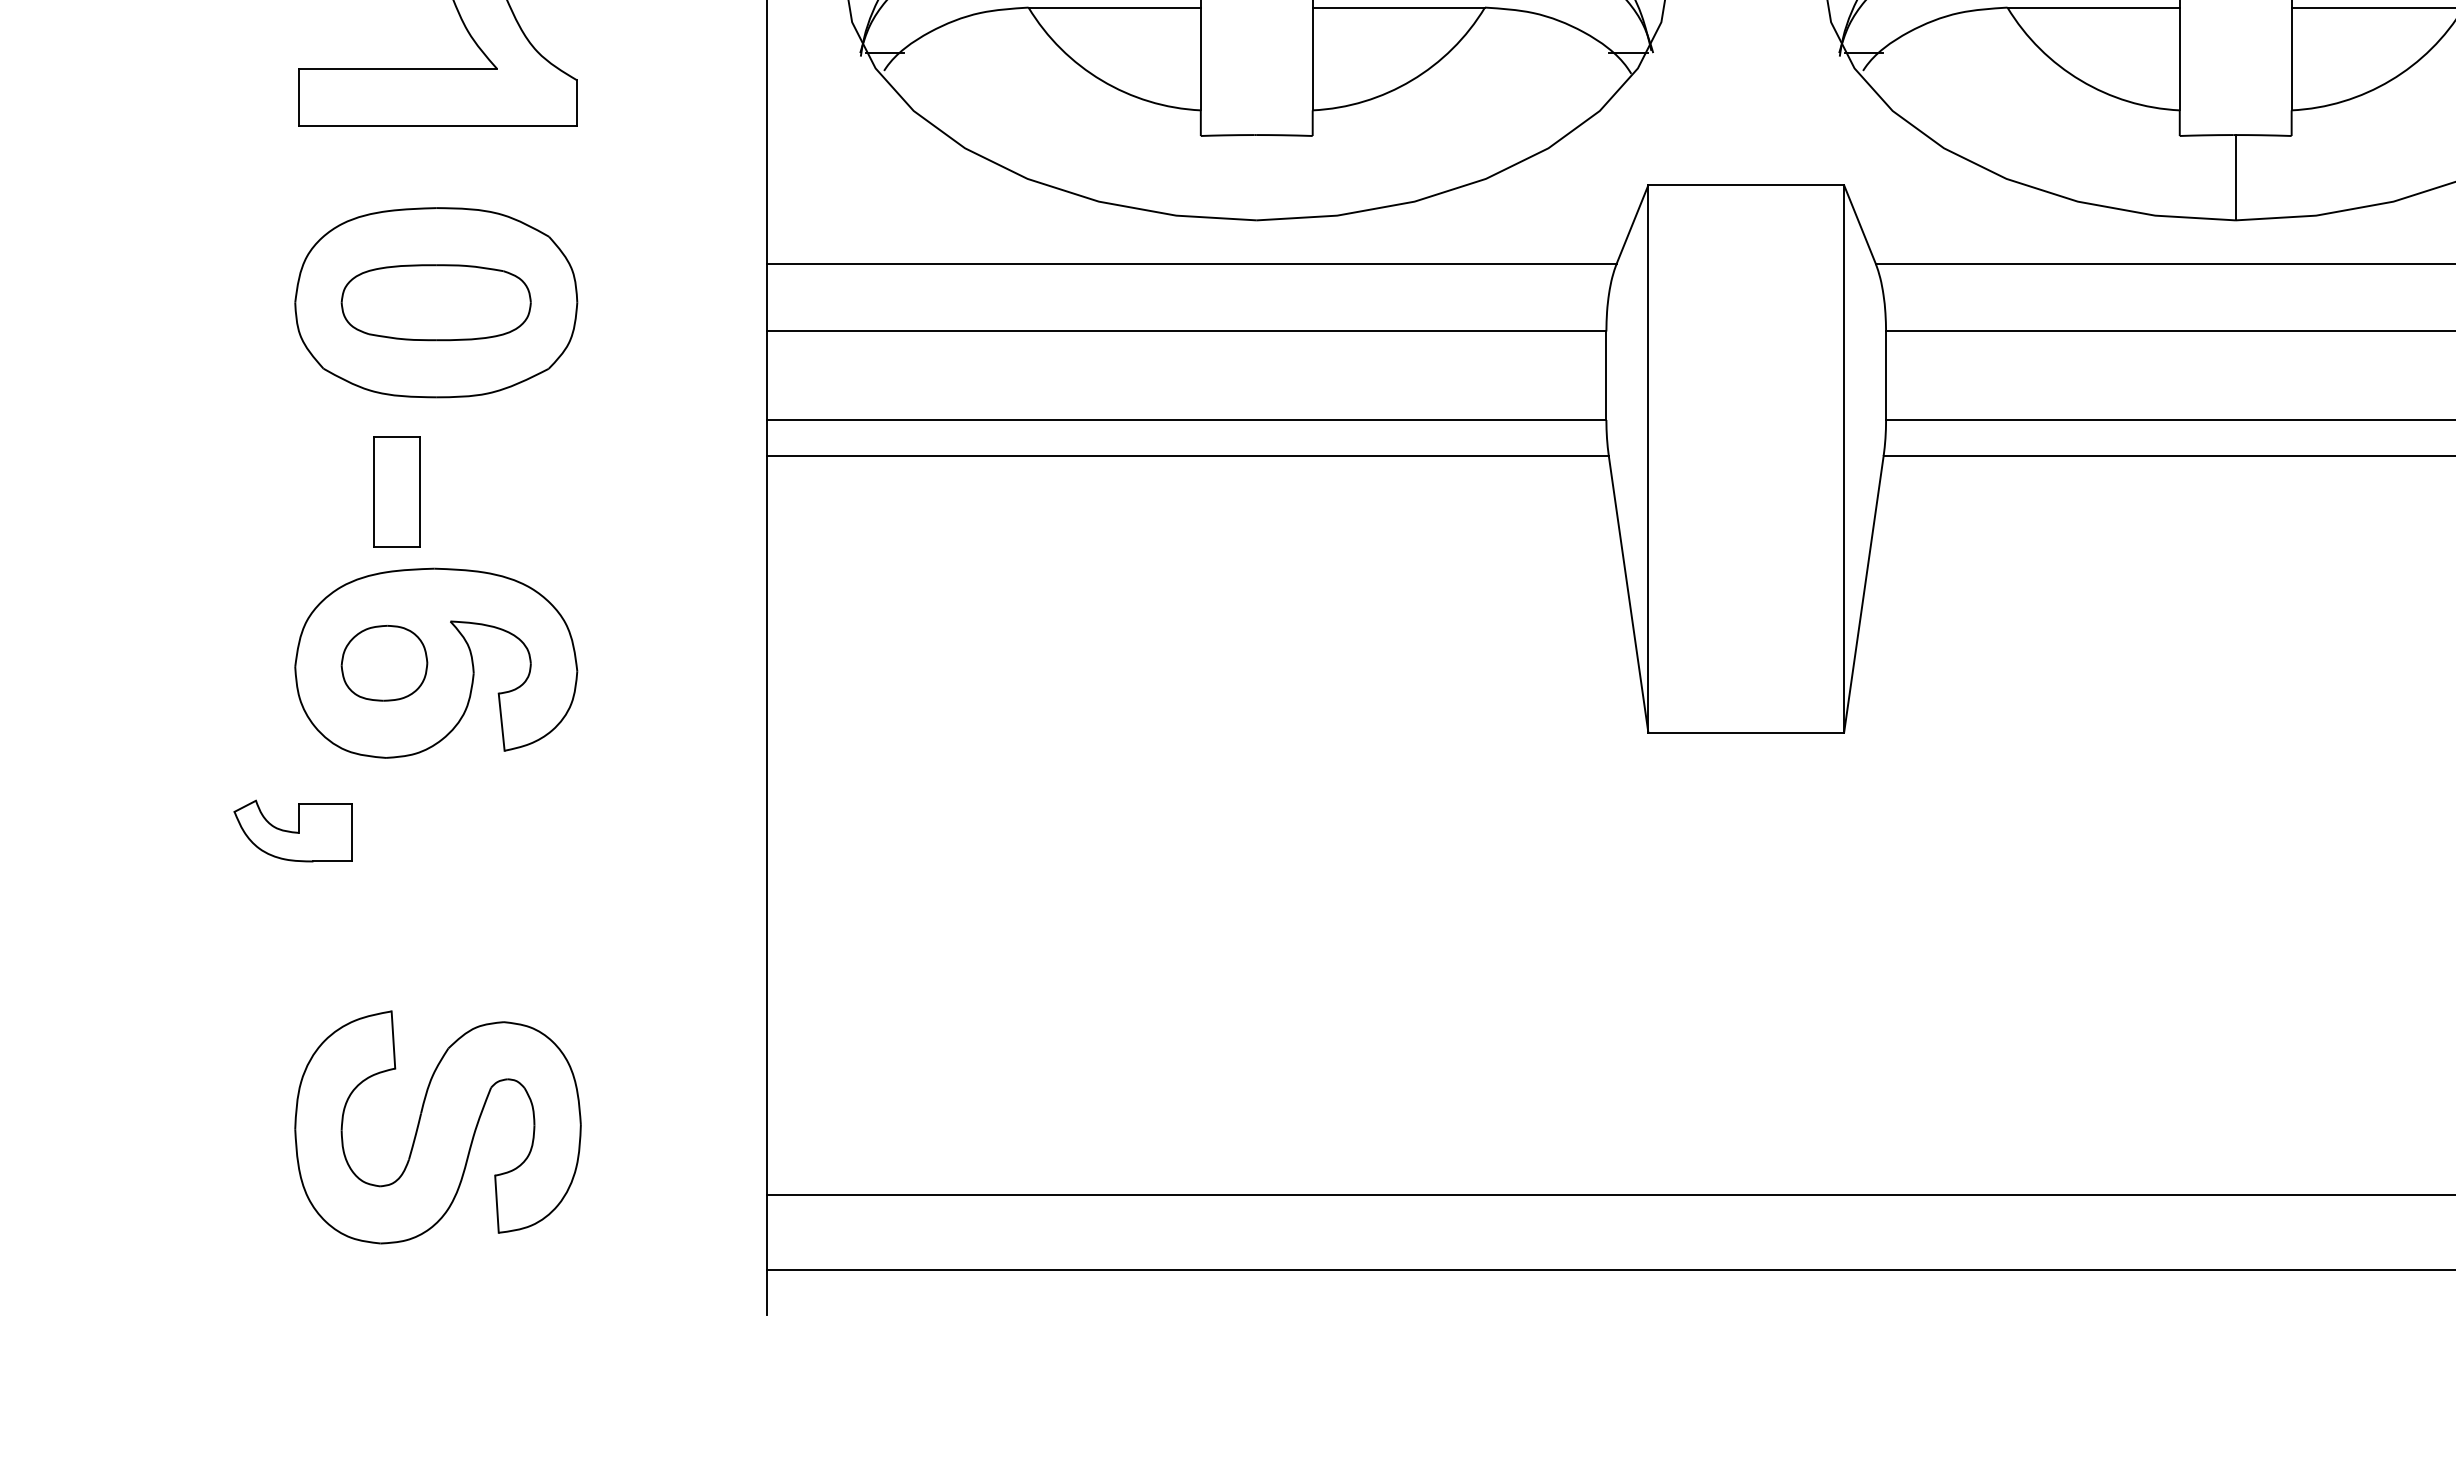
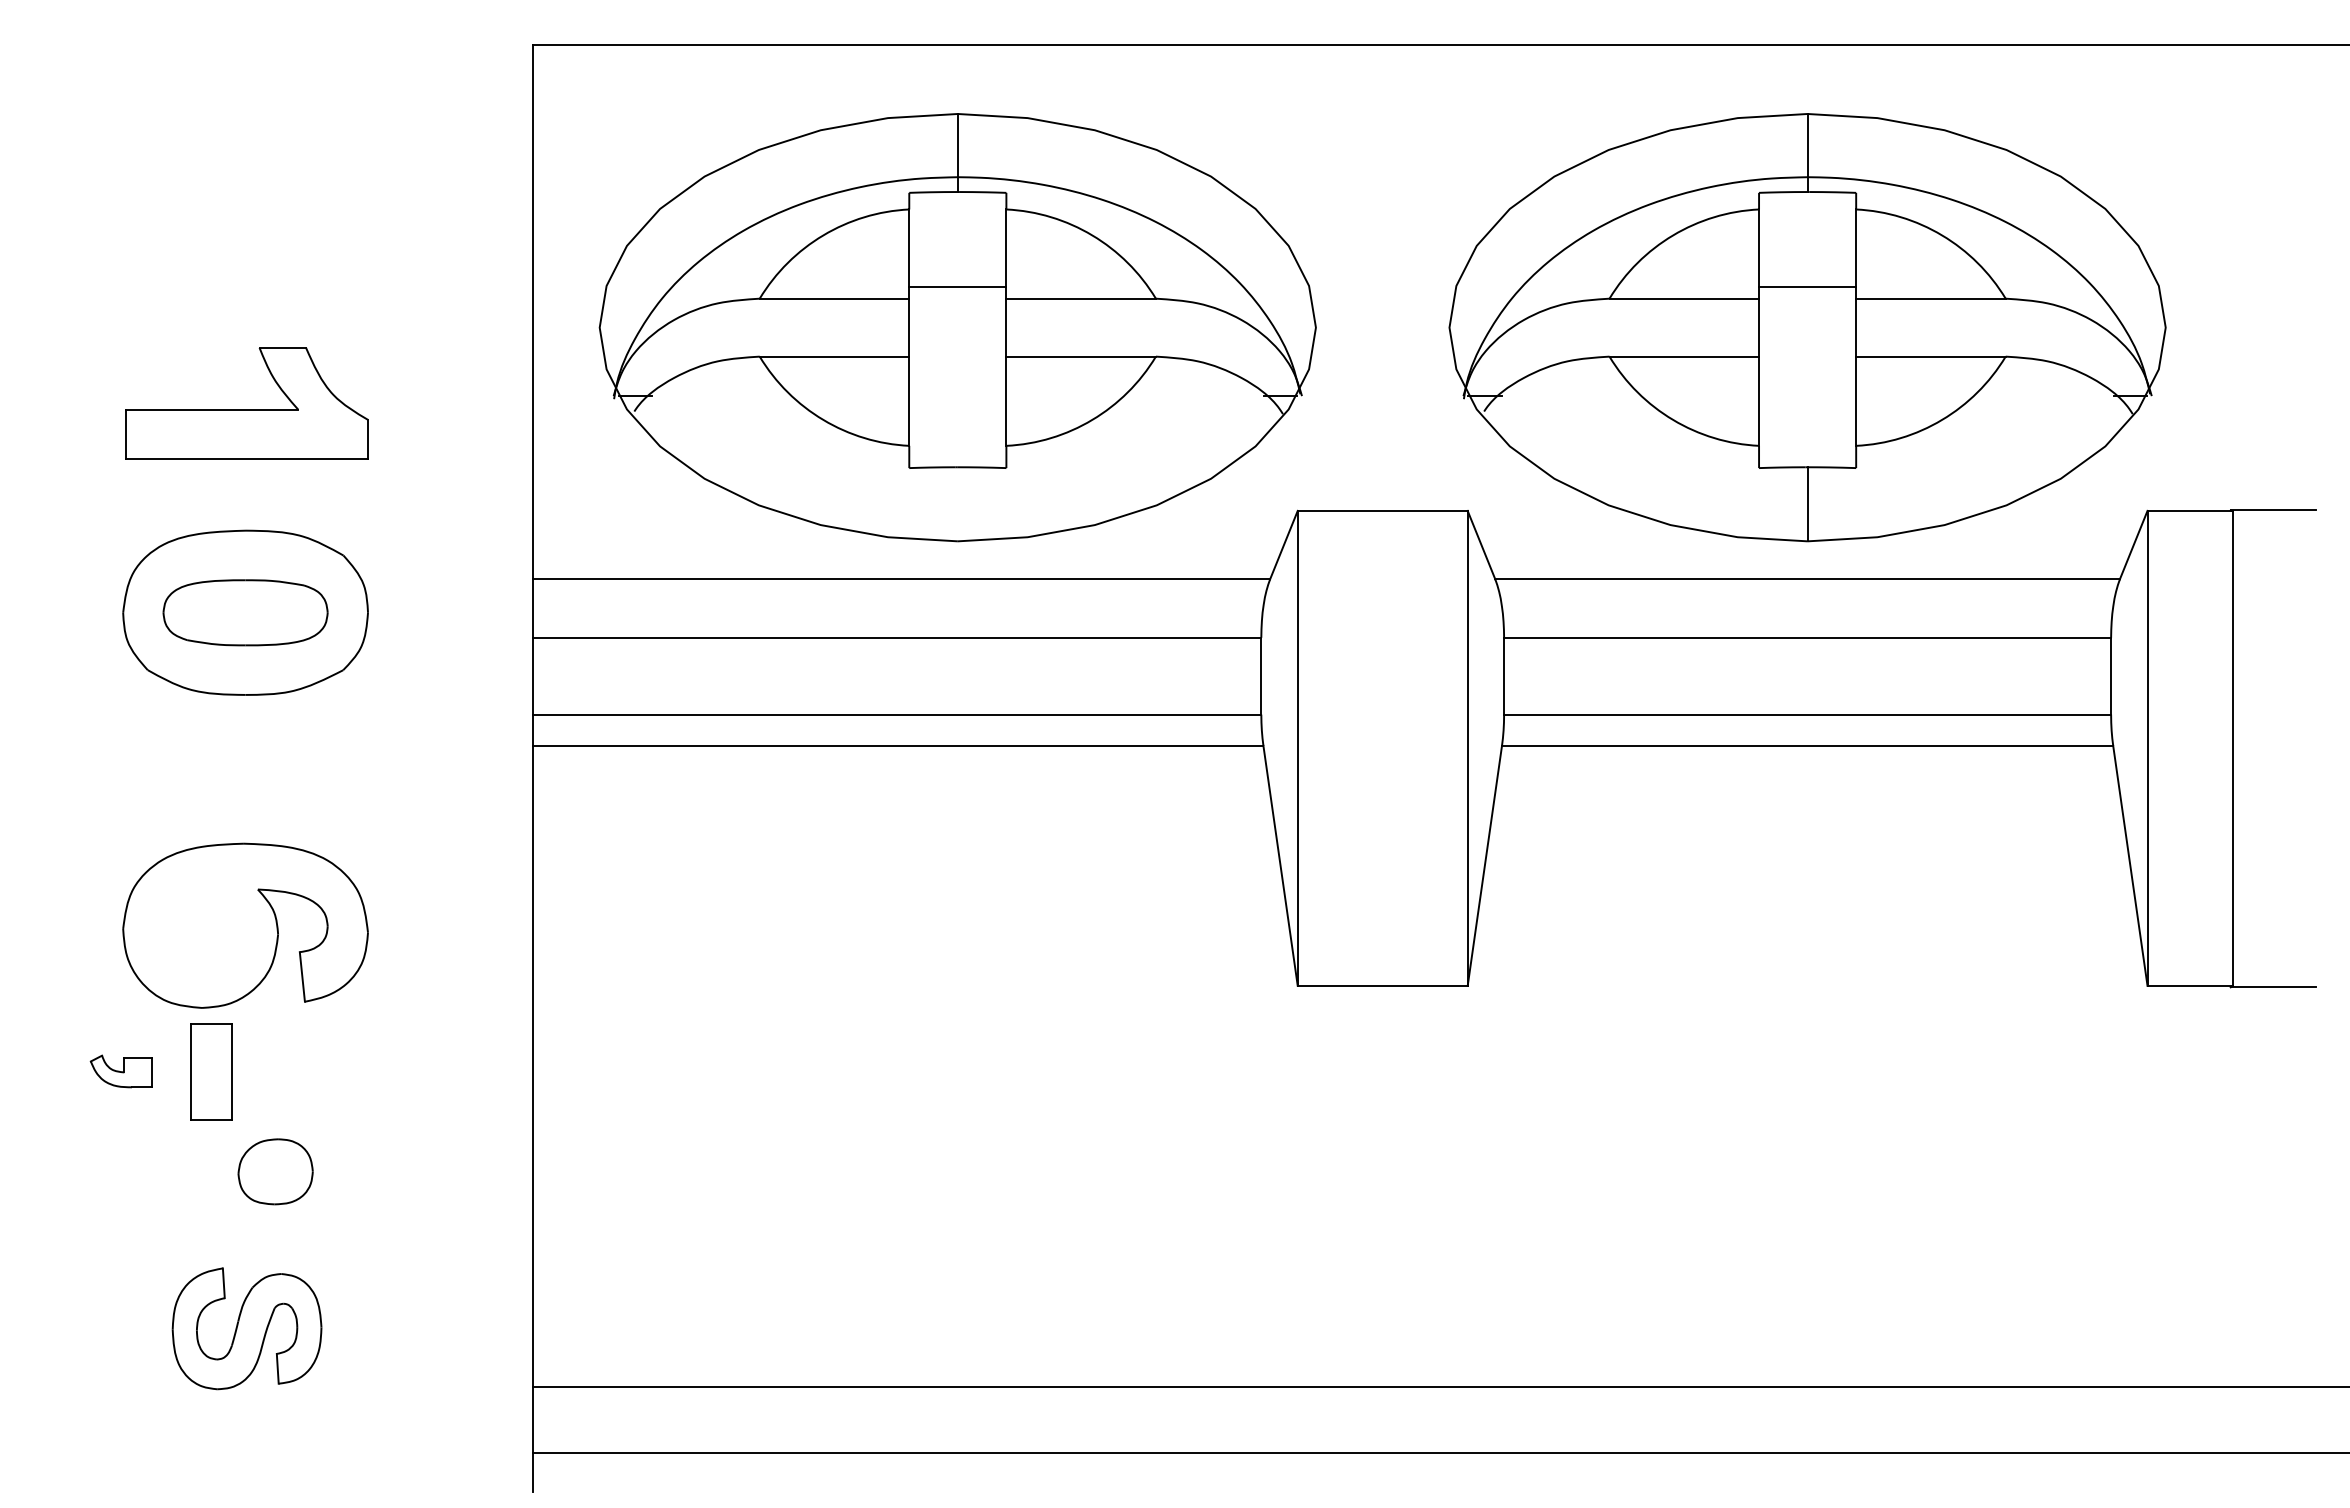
part: (396, 491) -> (211, 1071), moved
part: (384, 662) -> (275, 1171), moved
part: (293, 831) -> (121, 1071), size x0.6
part: (437, 1127) -> (246, 1328), size x0.6

